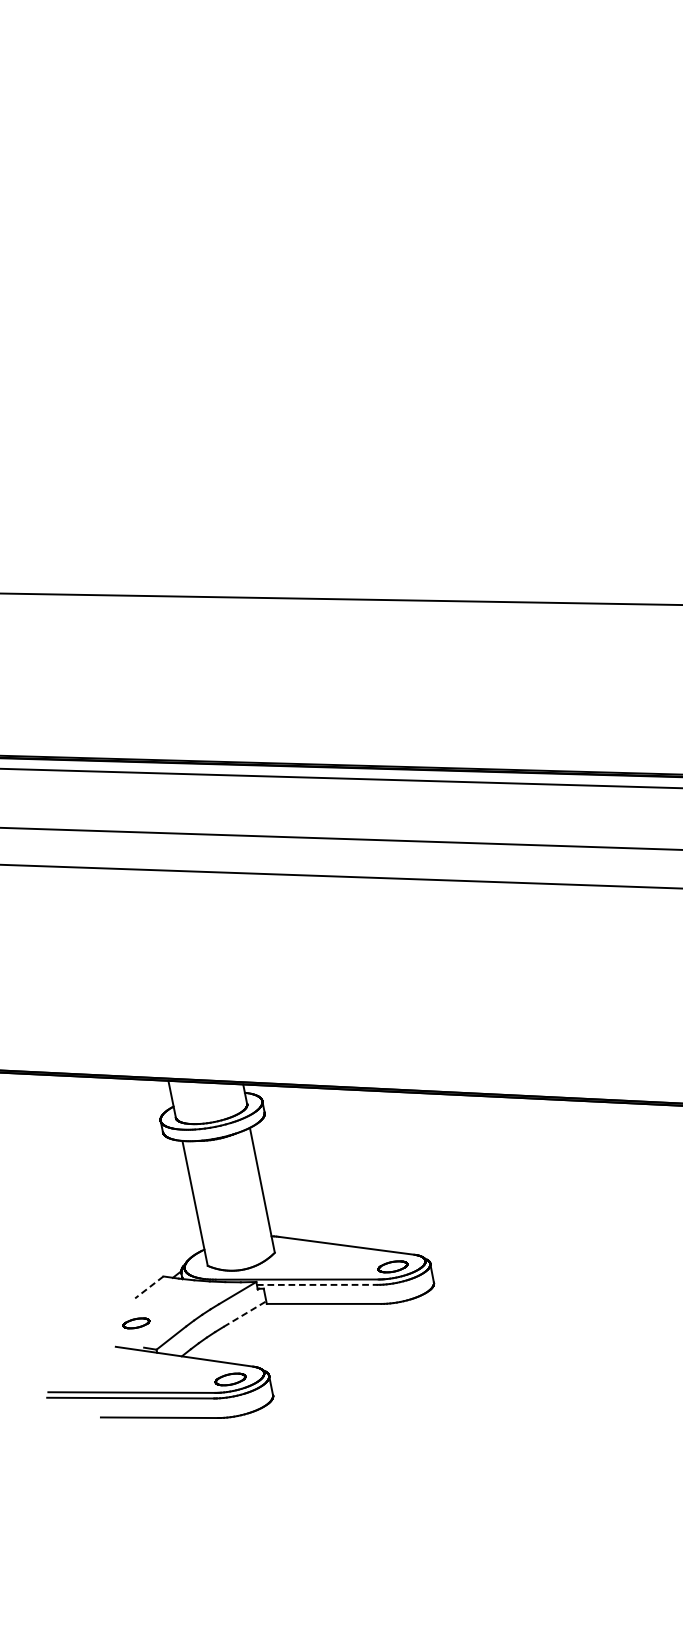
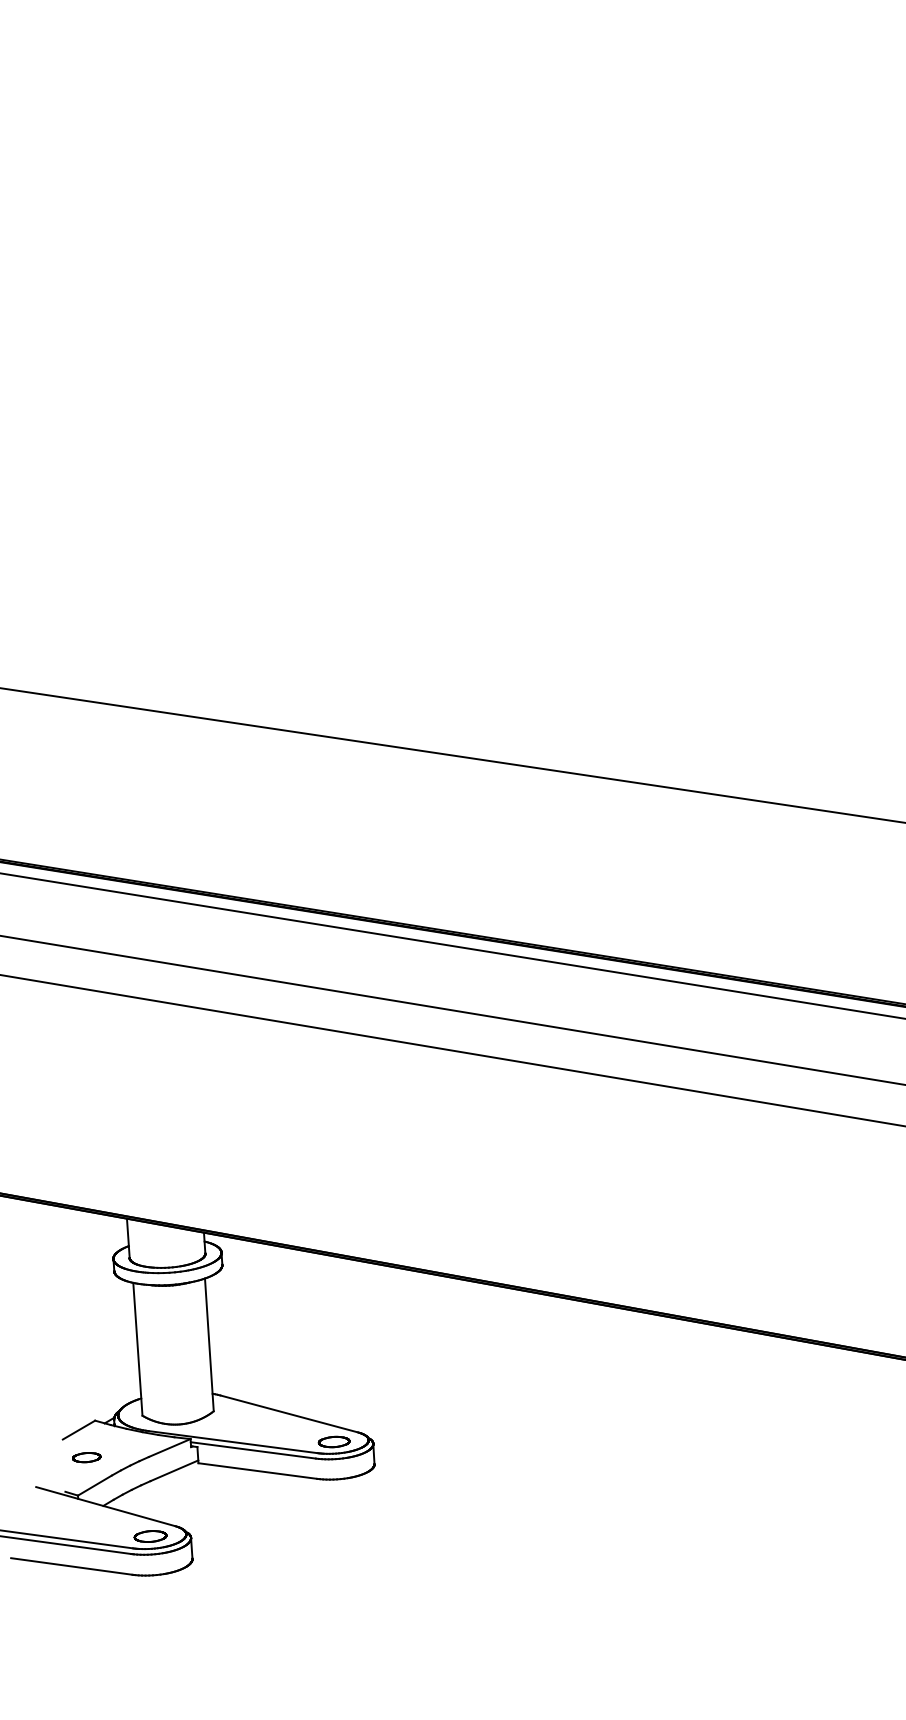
line: (317, 1284) -> (253, 1450), dashed -> solid
line: (149, 1287) -> (79, 1430), dashed -> solid
line: (244, 1313) -> (174, 1470), dashed -> solid
part: (136, 1323) -> (86, 1457), moved

